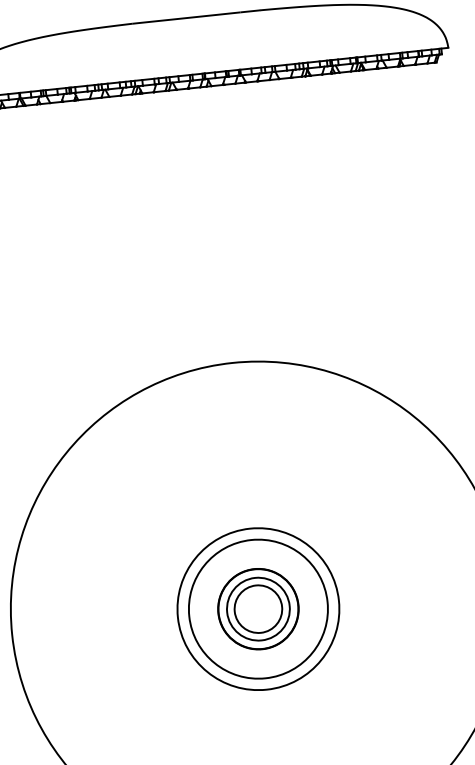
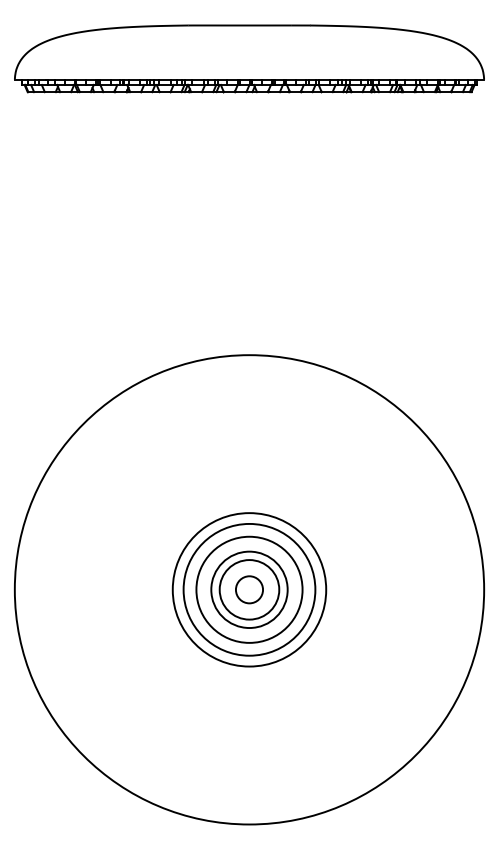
circle: (258, 608) -> (249, 589), size x0.6
circle: (258, 608) -> (249, 589), size x1.4

